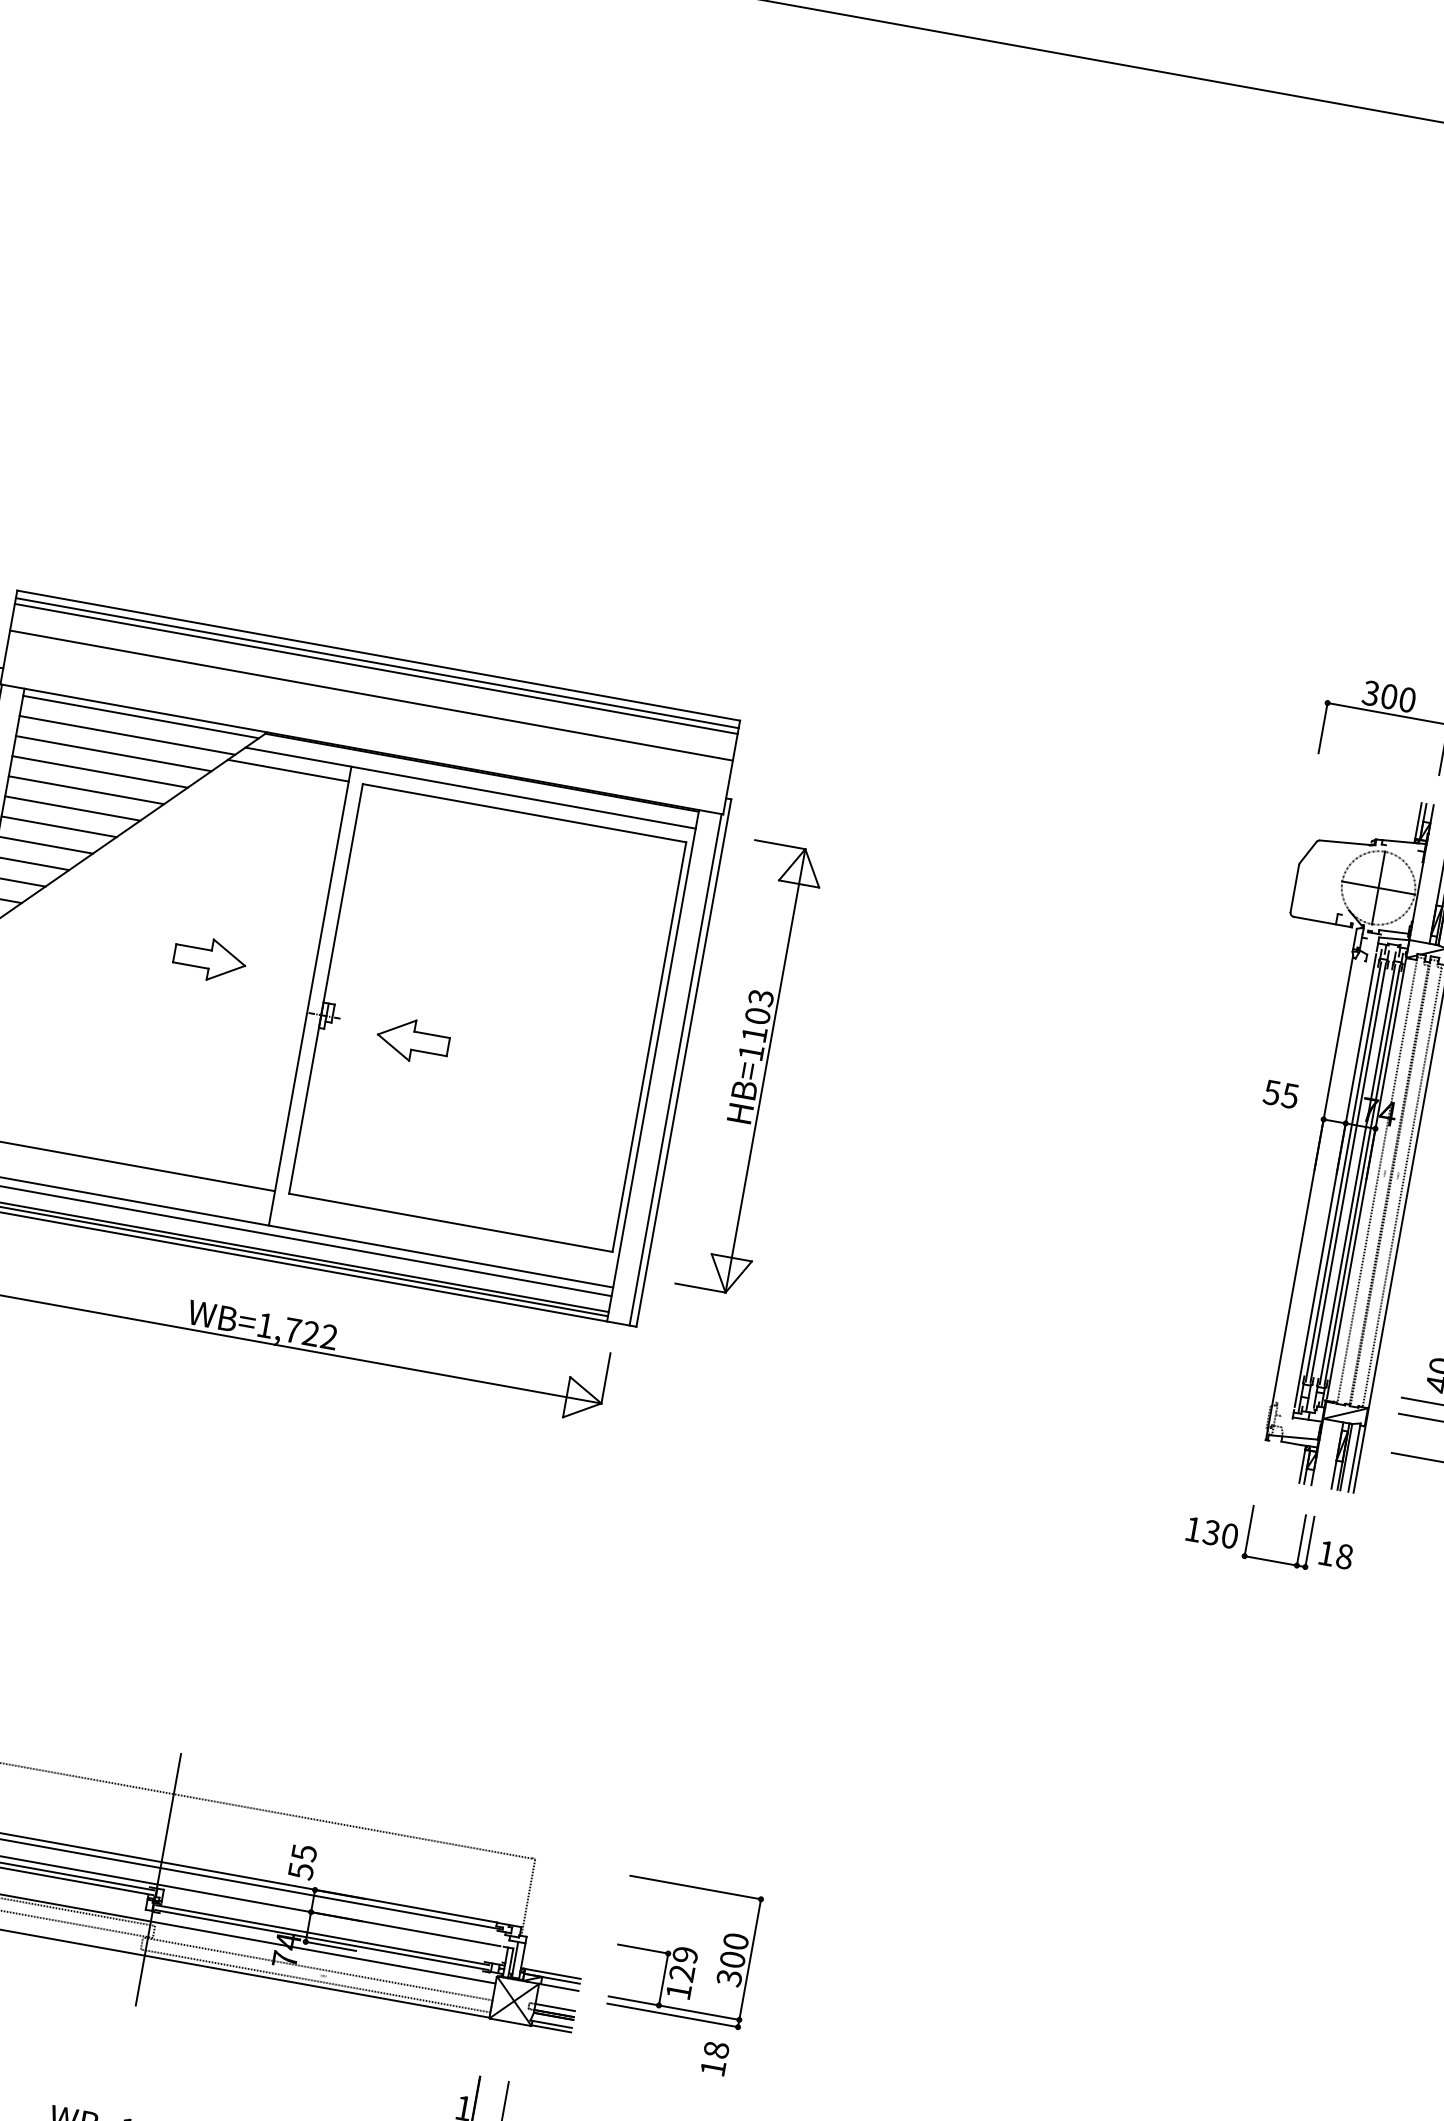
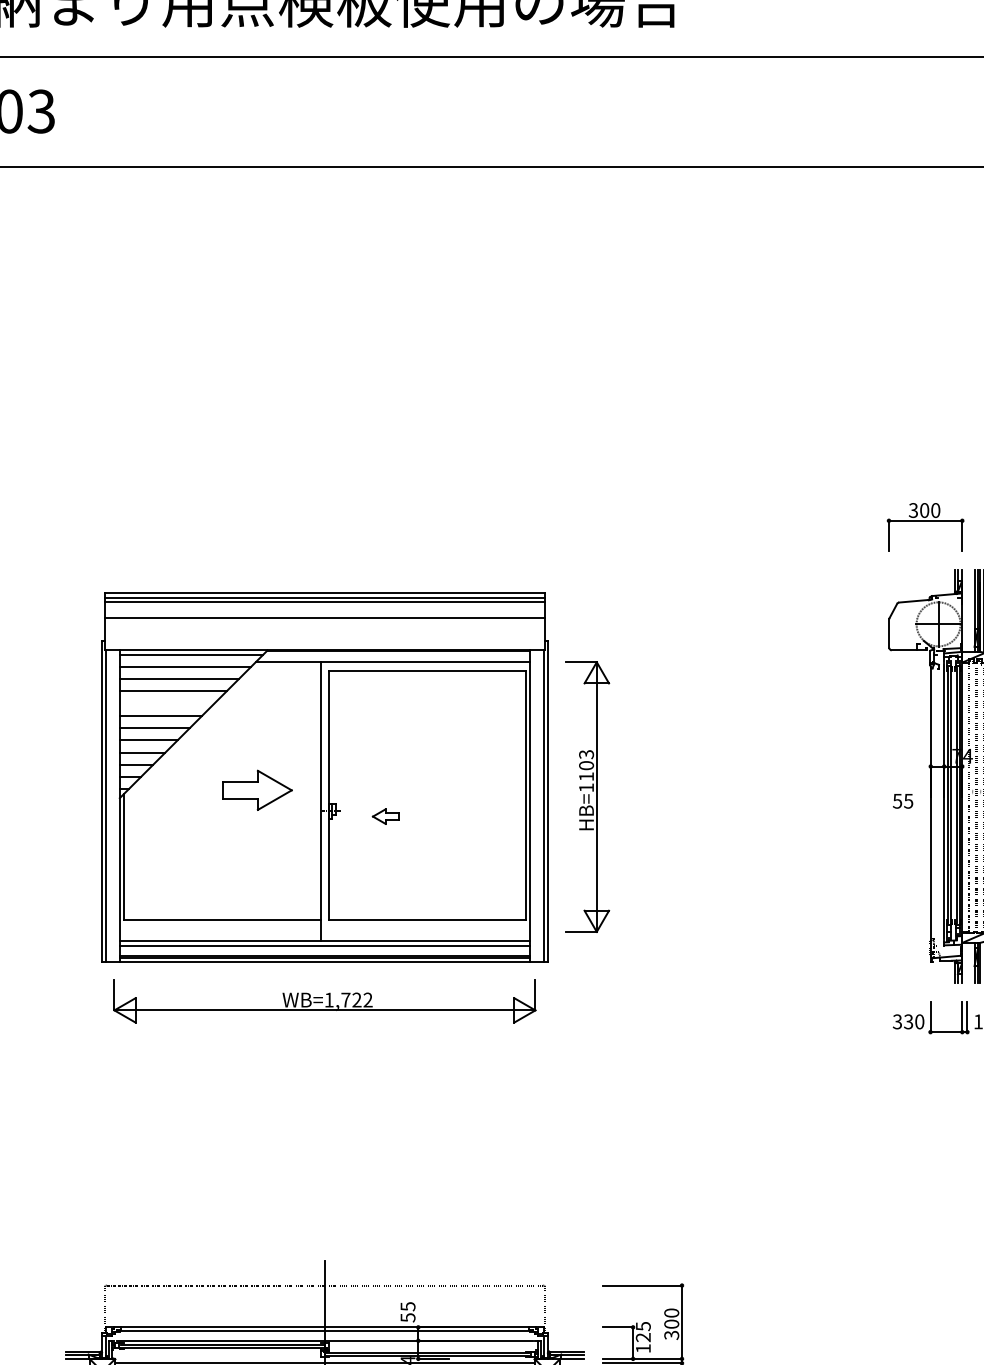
line: (287, 770) -> (283, 670), removed
line: (85, 789) -> (166, 703), removed
part: (209, 959) -> (257, 790), size x1.6
part: (412, 1040) -> (385, 816), size x0.6
text: (1281, 1094) -> (903, 801), moved
text: (1191, 1528) -> (896, 1021), 130 -> 330
text: (683, 1954) -> (642, 1326), 129 -> 125

